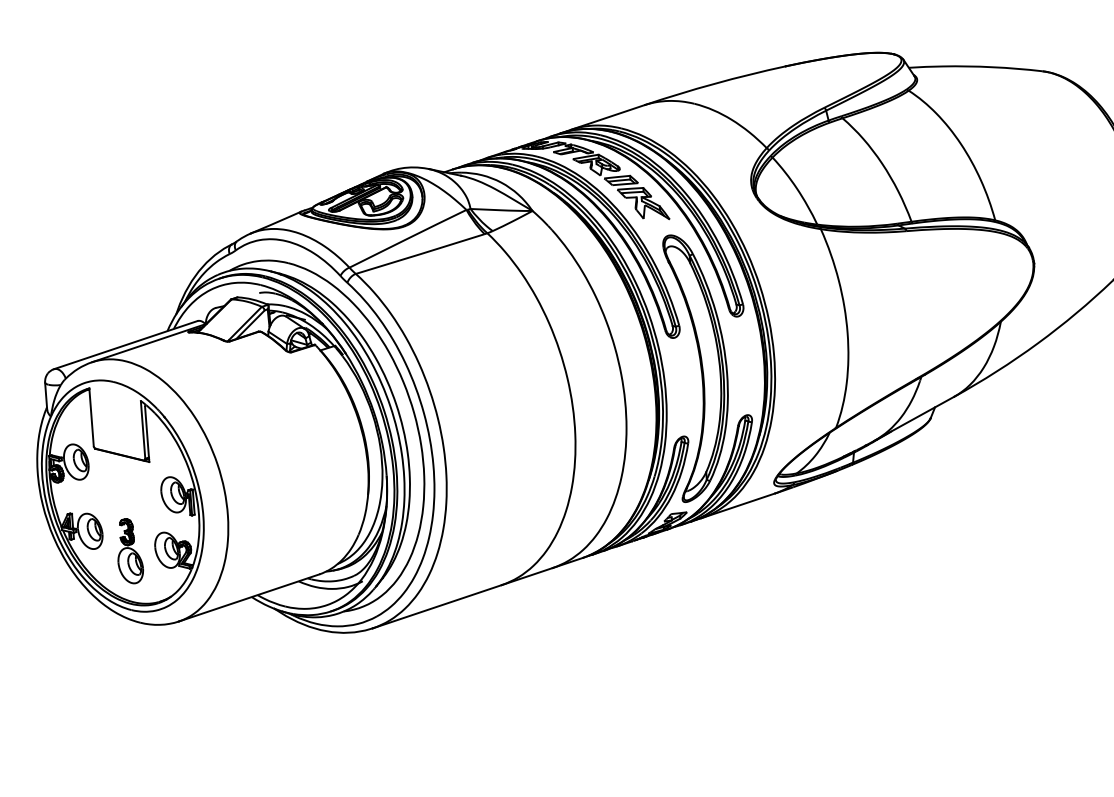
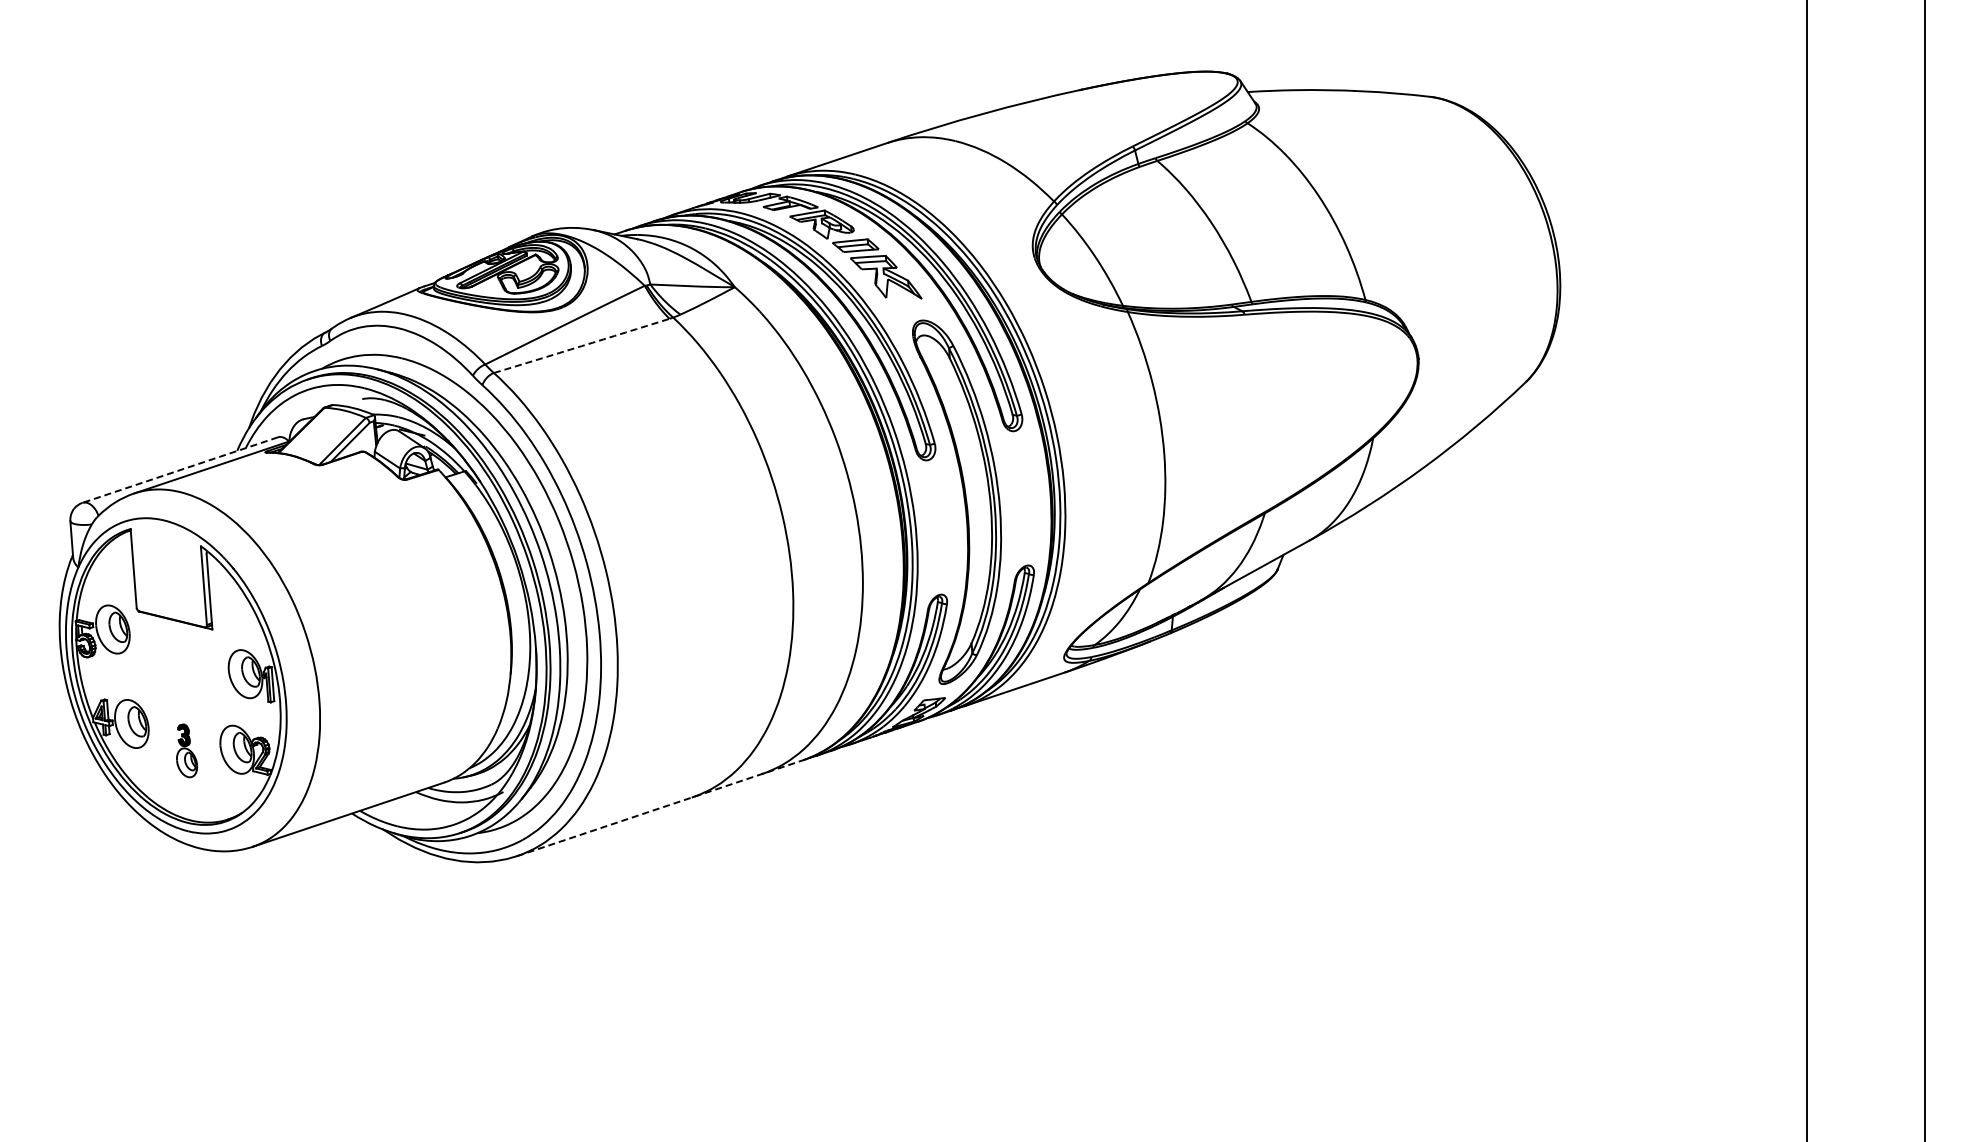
arc: (420, 254) -> (581, 346), solid -> dashed
line: (125, 345) -> (179, 470), solid -> dashed
part: (130, 550) -> (186, 750), size x0.6
line: (478, 593) -> (660, 808), solid -> dashed

